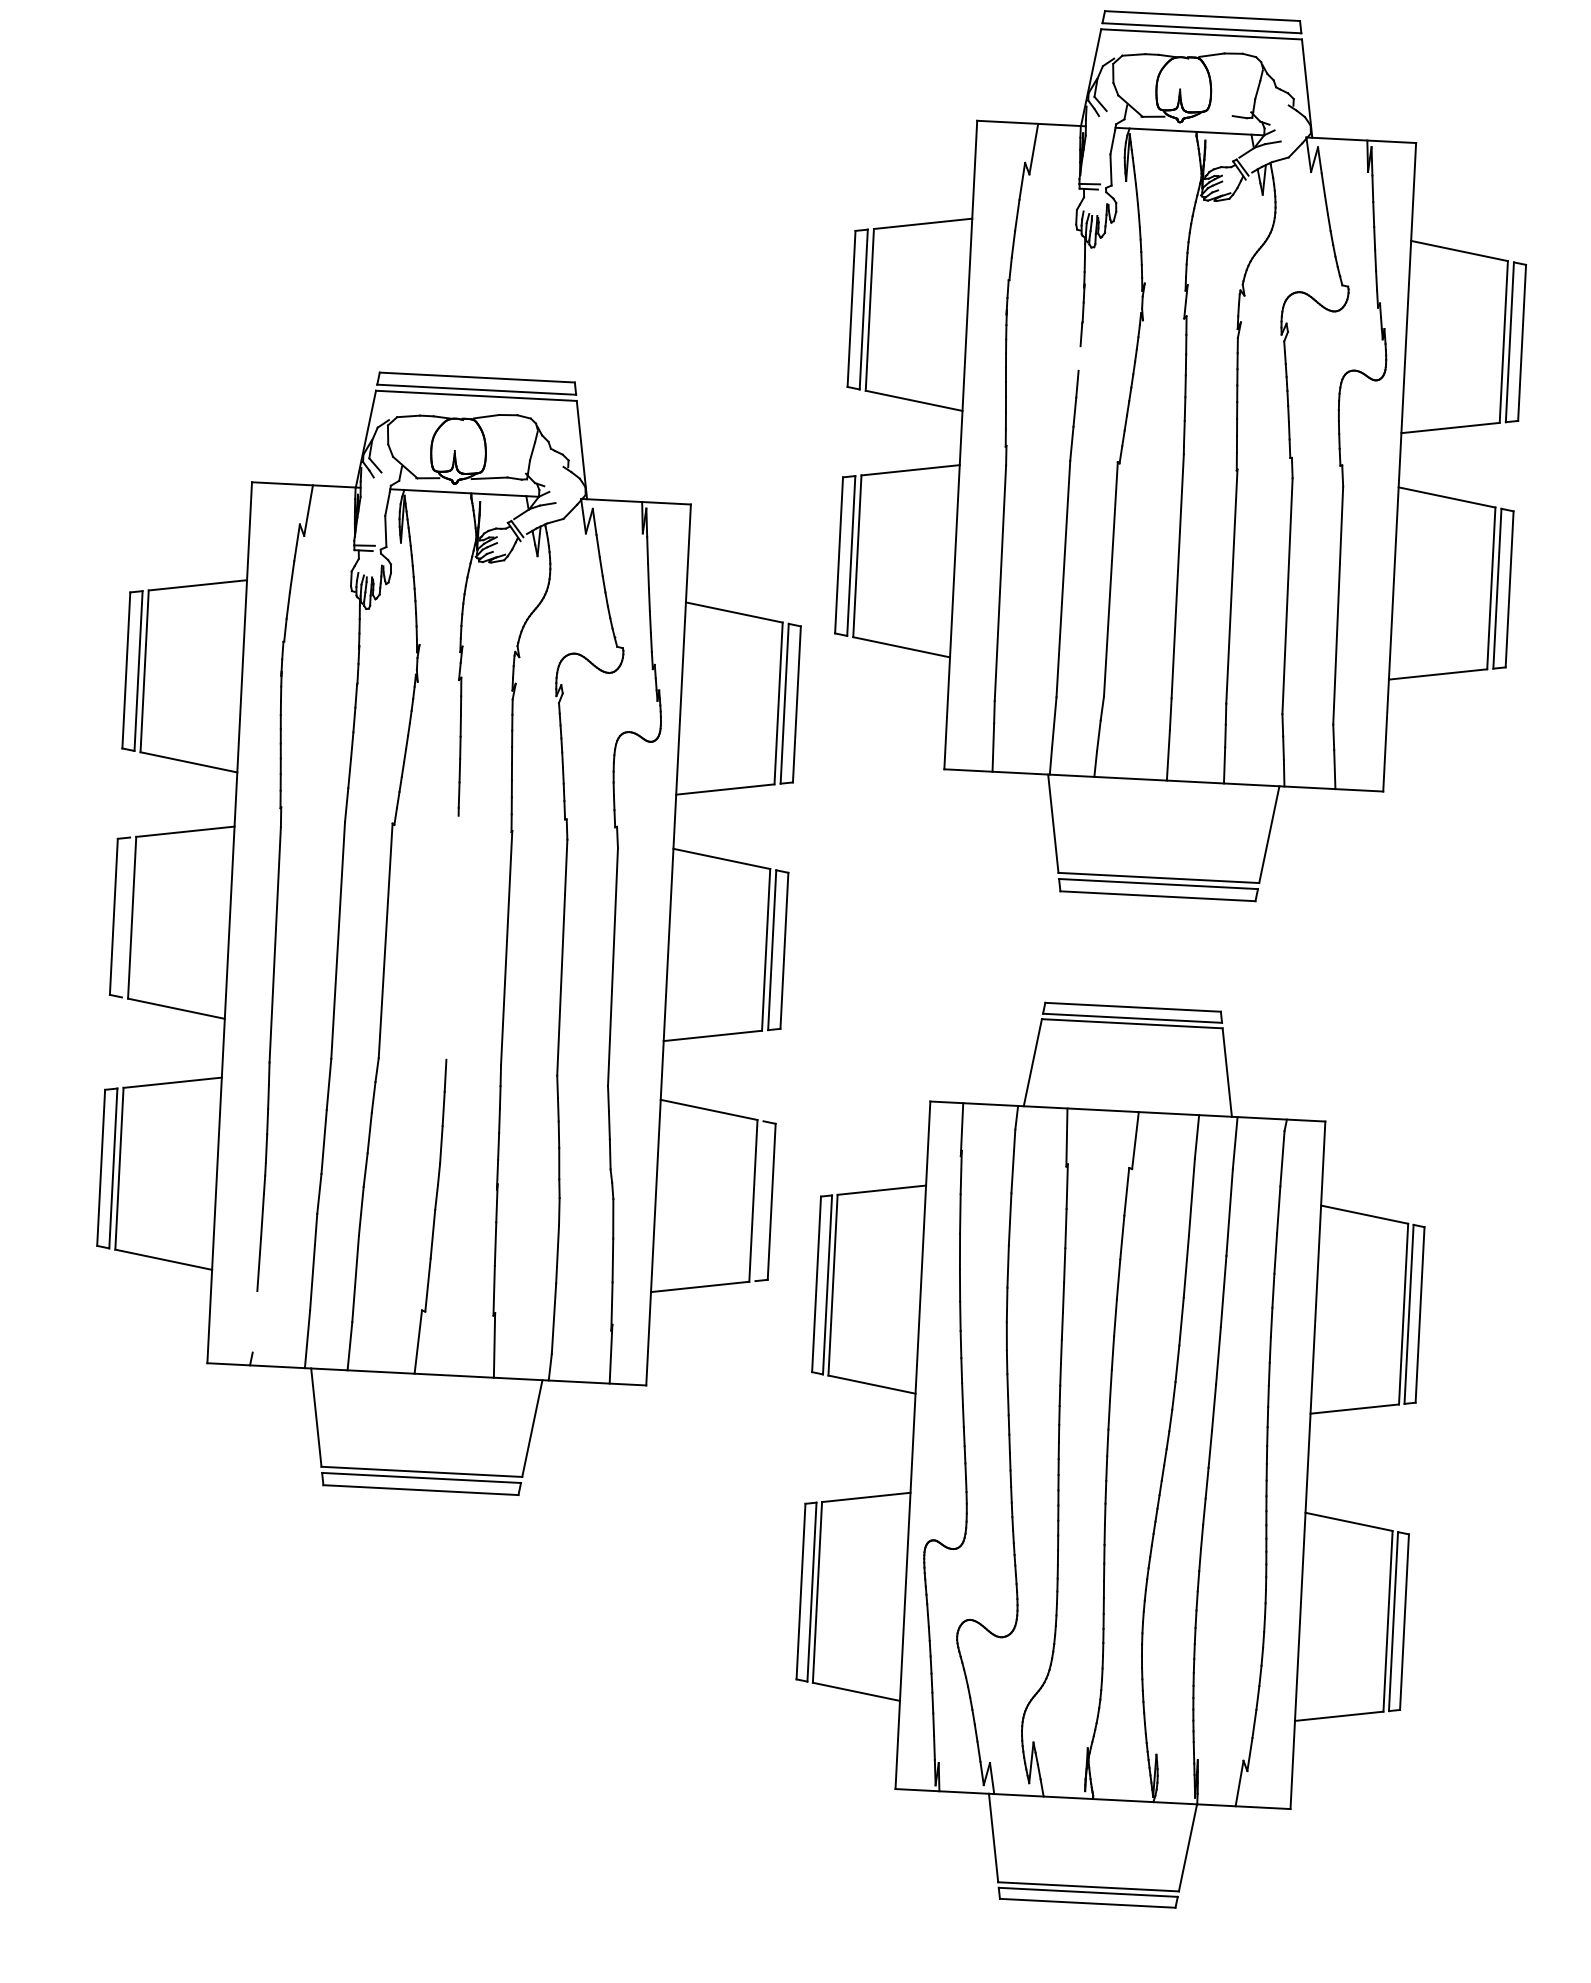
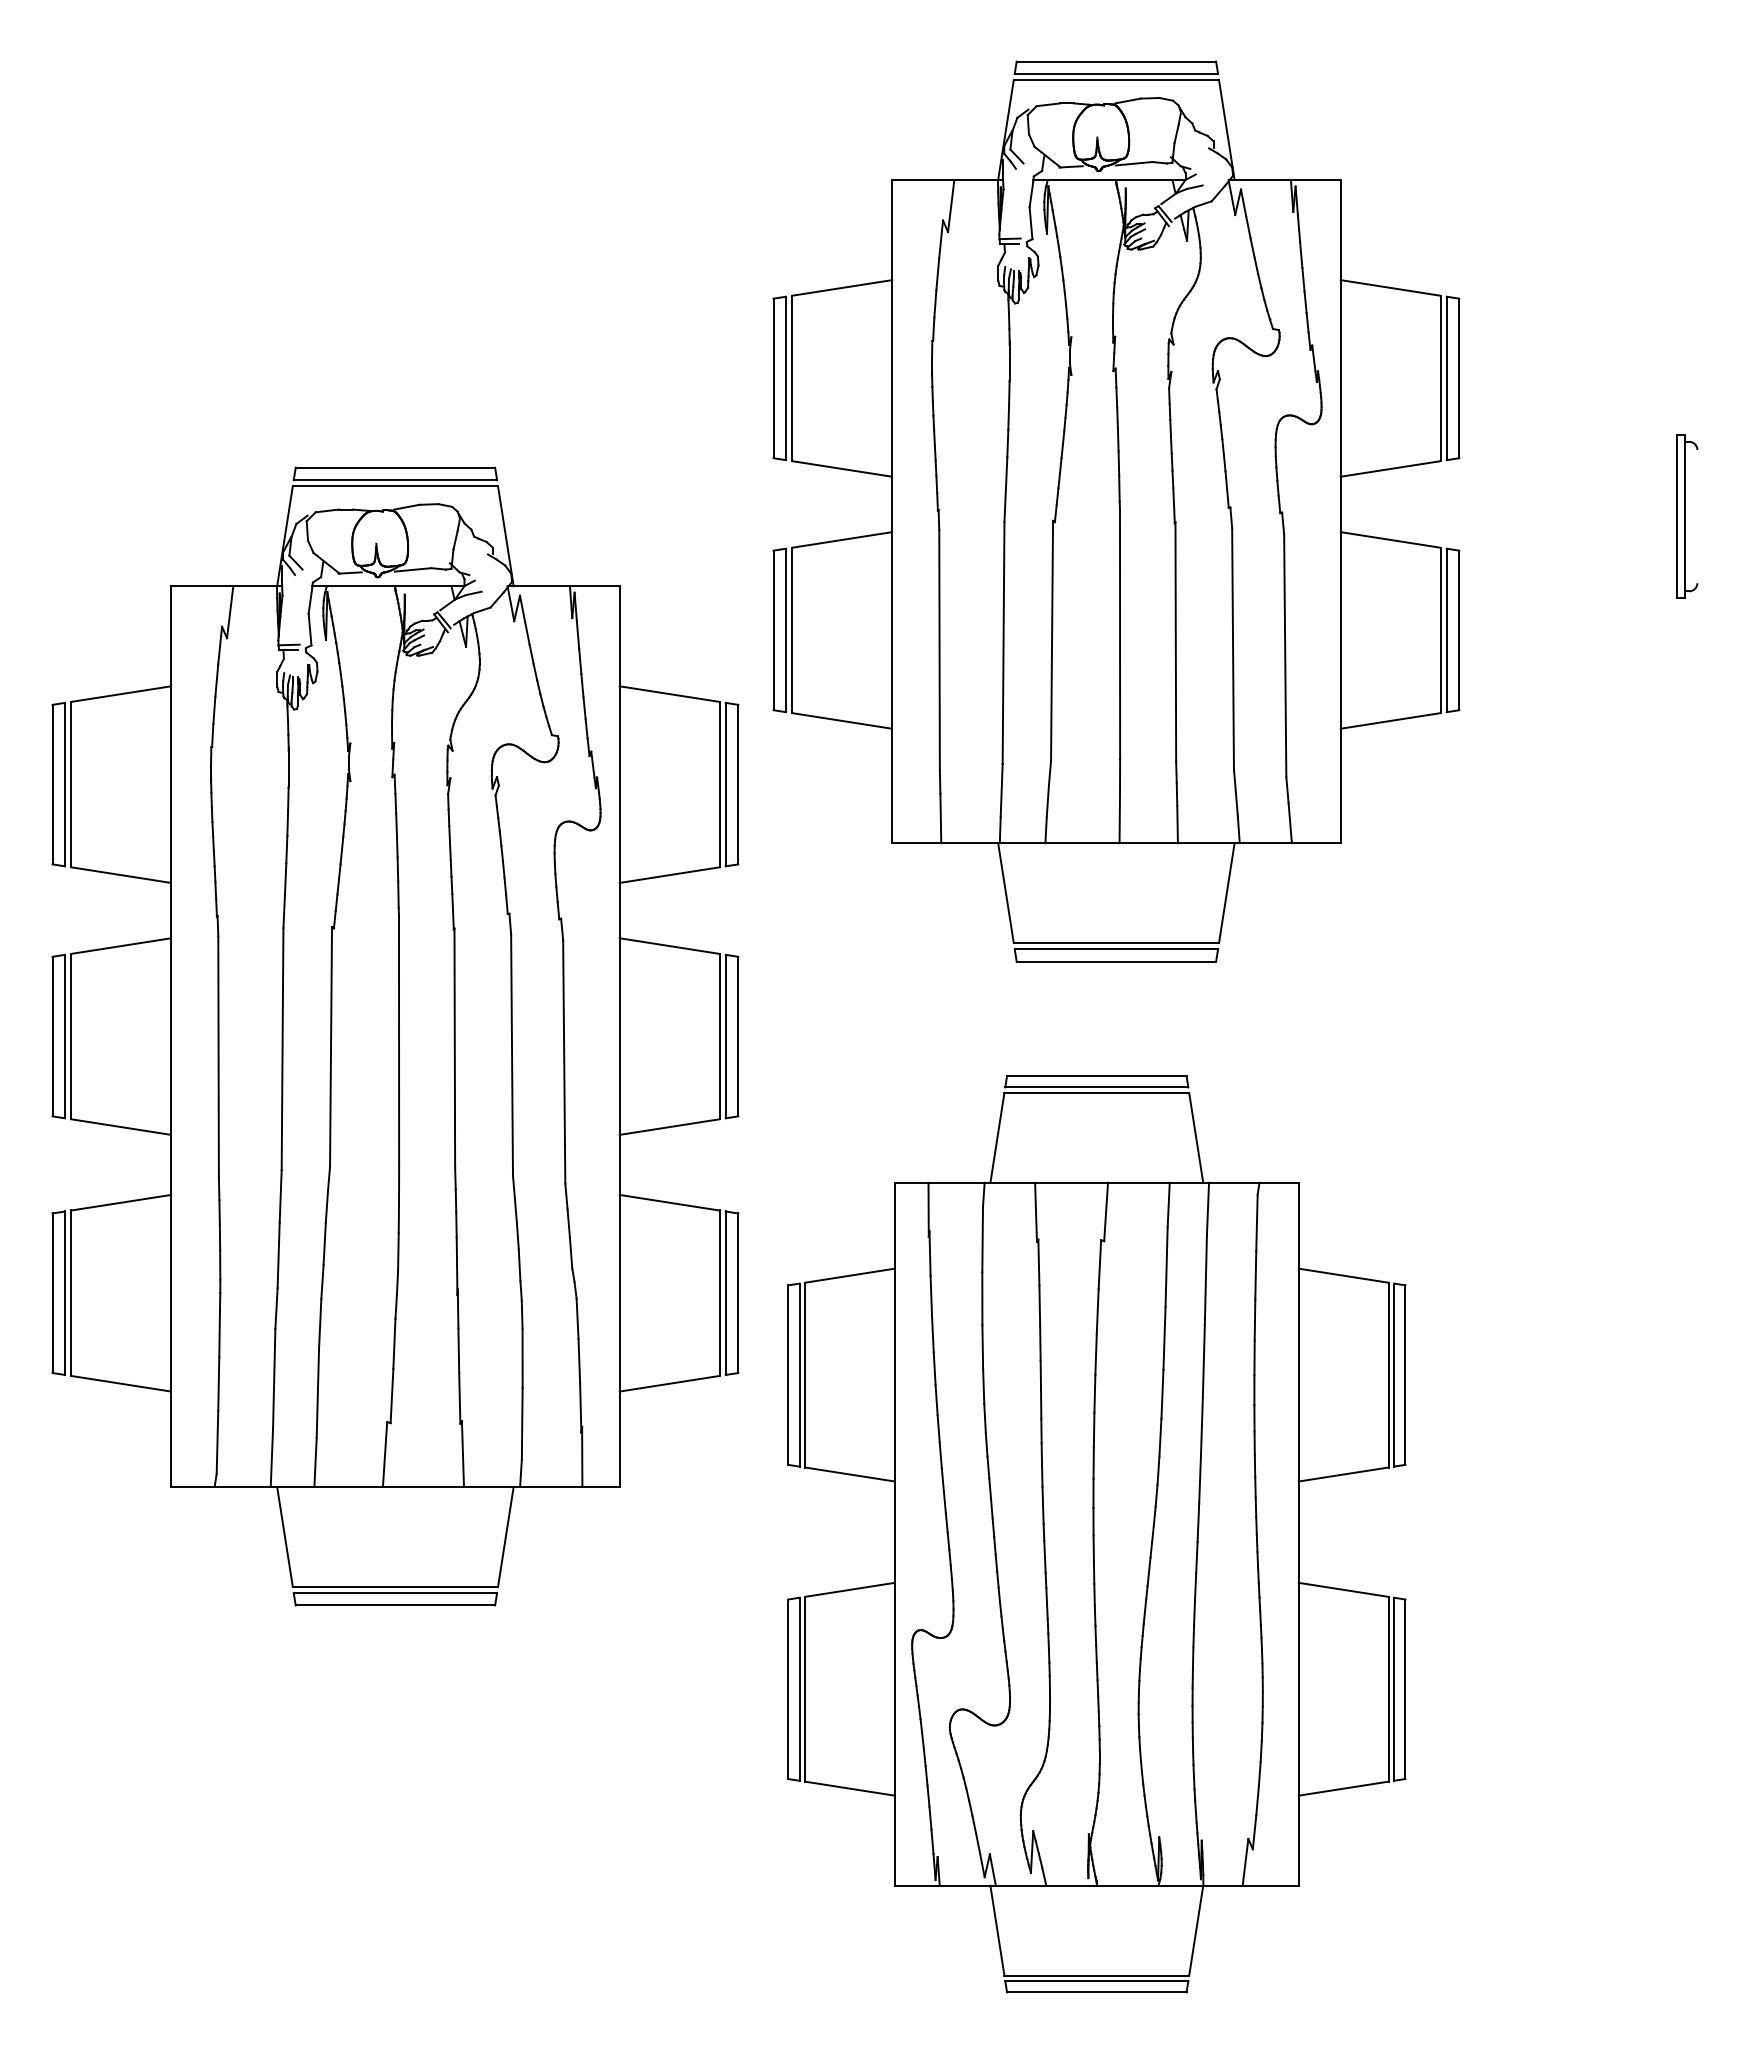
line: (1214, 116) -> (1133, 163), added
line: (1079, 357) -> (1008, 416), added
line: (126, 917) -> (65, 1036), added
line: (452, 937) -> (399, 1040), added
line: (759, 1200) -> (725, 1292), added
line: (255, 1321) -> (217, 1441), added

